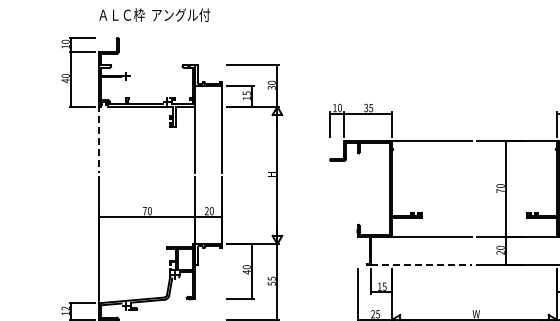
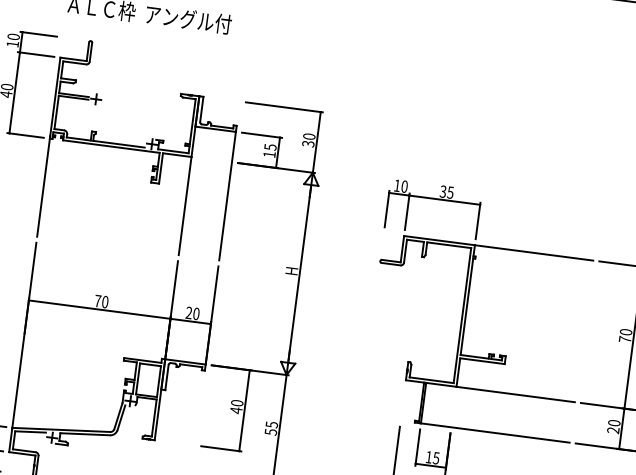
line: (98, 139) -> (43, 186), dashed -> solid
line: (421, 264) -> (494, 432), dashed -> solid

